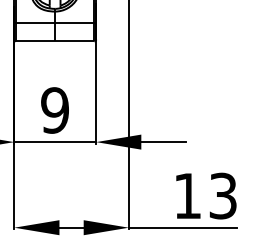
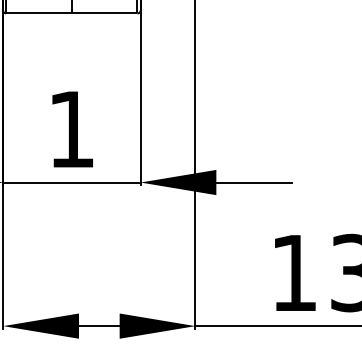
text: (54, 110) -> (70, 129), 9 -> 1

